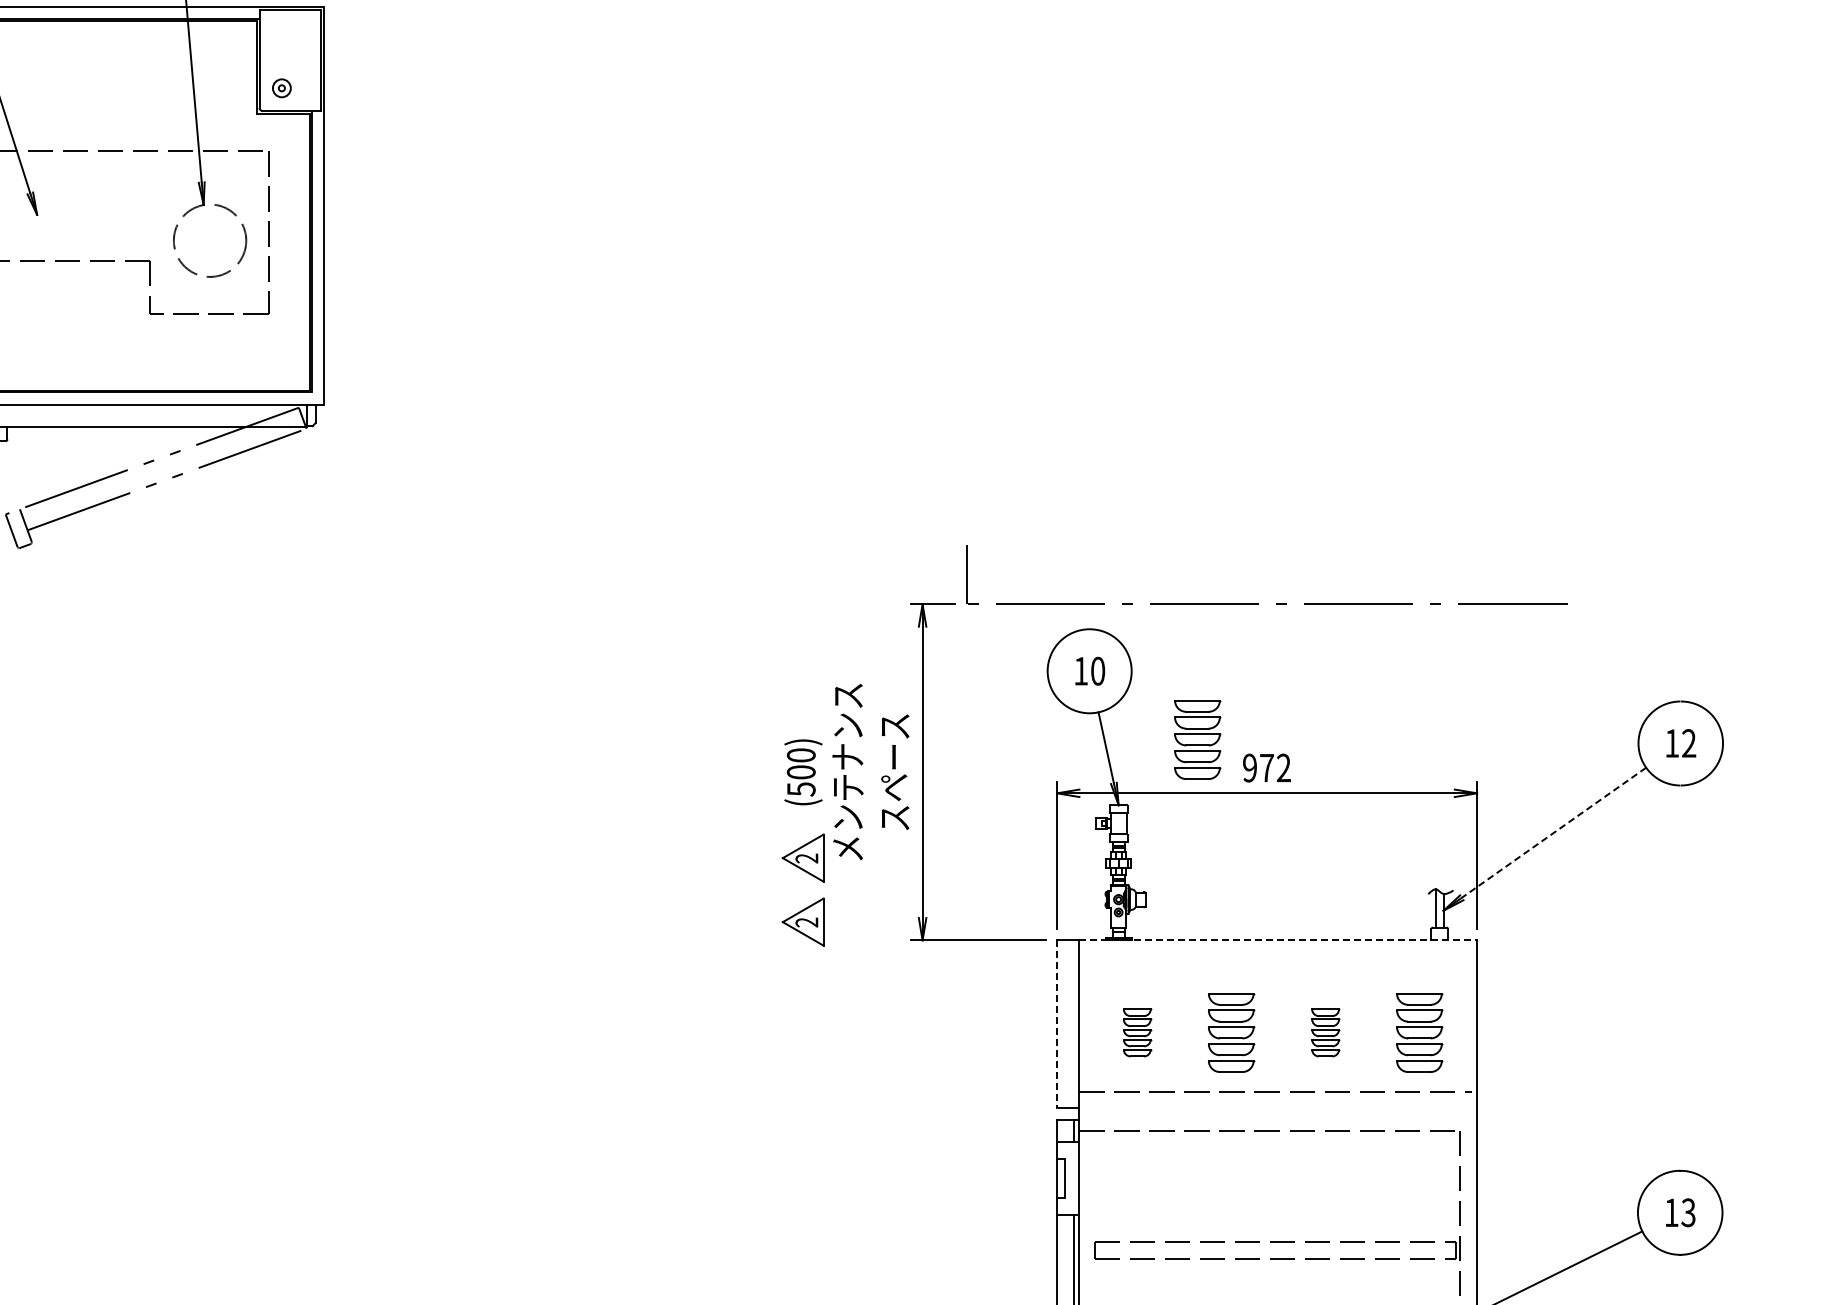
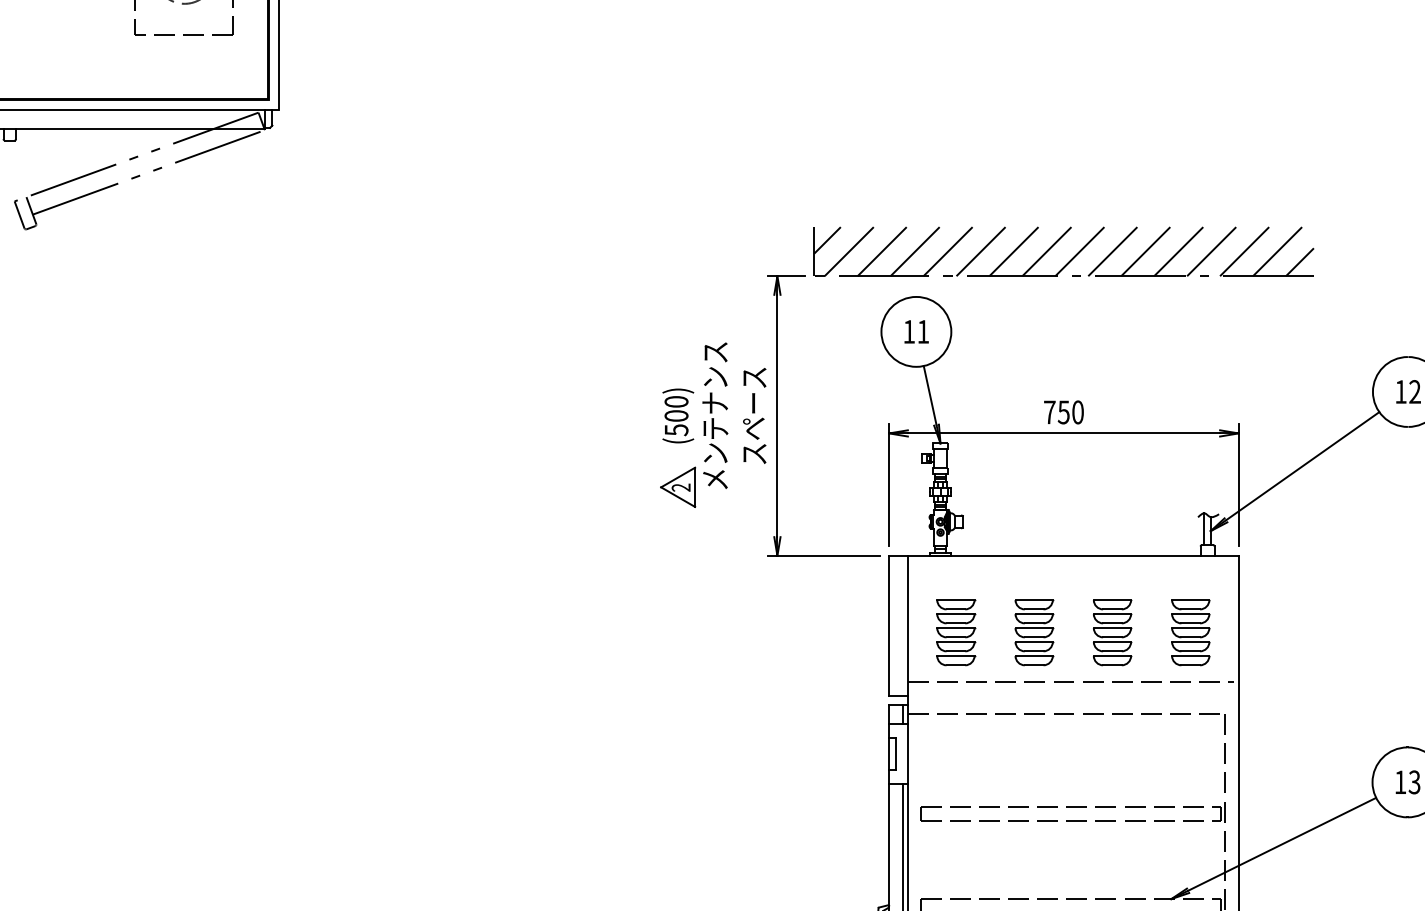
hatch: (1266, 574) -> (1063, 251), added
text: (1098, 670) -> (923, 331), 10 -> 11
part: (1197, 739) -> (1006, 388), removed
text: (1266, 767) -> (1063, 411), 972 -> 750
line: (1554, 832) -> (1303, 466), dashed -> solid
part: (802, 921) -> (677, 540), removed
line: (1278, 940) -> (1073, 555), dashed -> solid
line: (1057, 1024) -> (889, 625), dashed -> solid
part: (1137, 1032) -> (956, 632), size x1.67
part: (1325, 1032) -> (1112, 632), size x1.67

